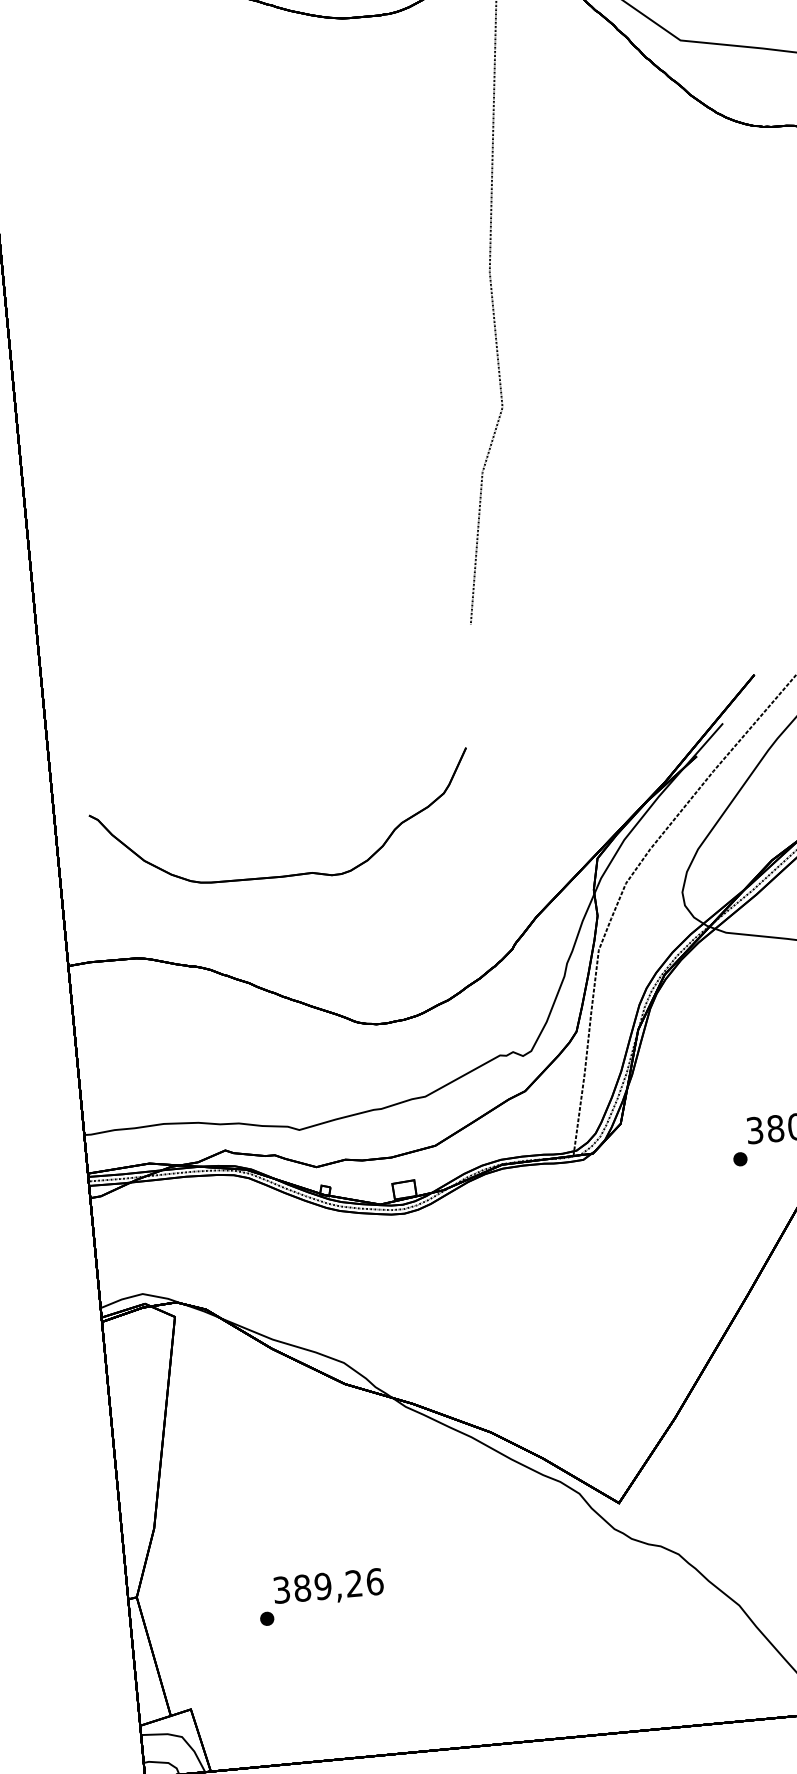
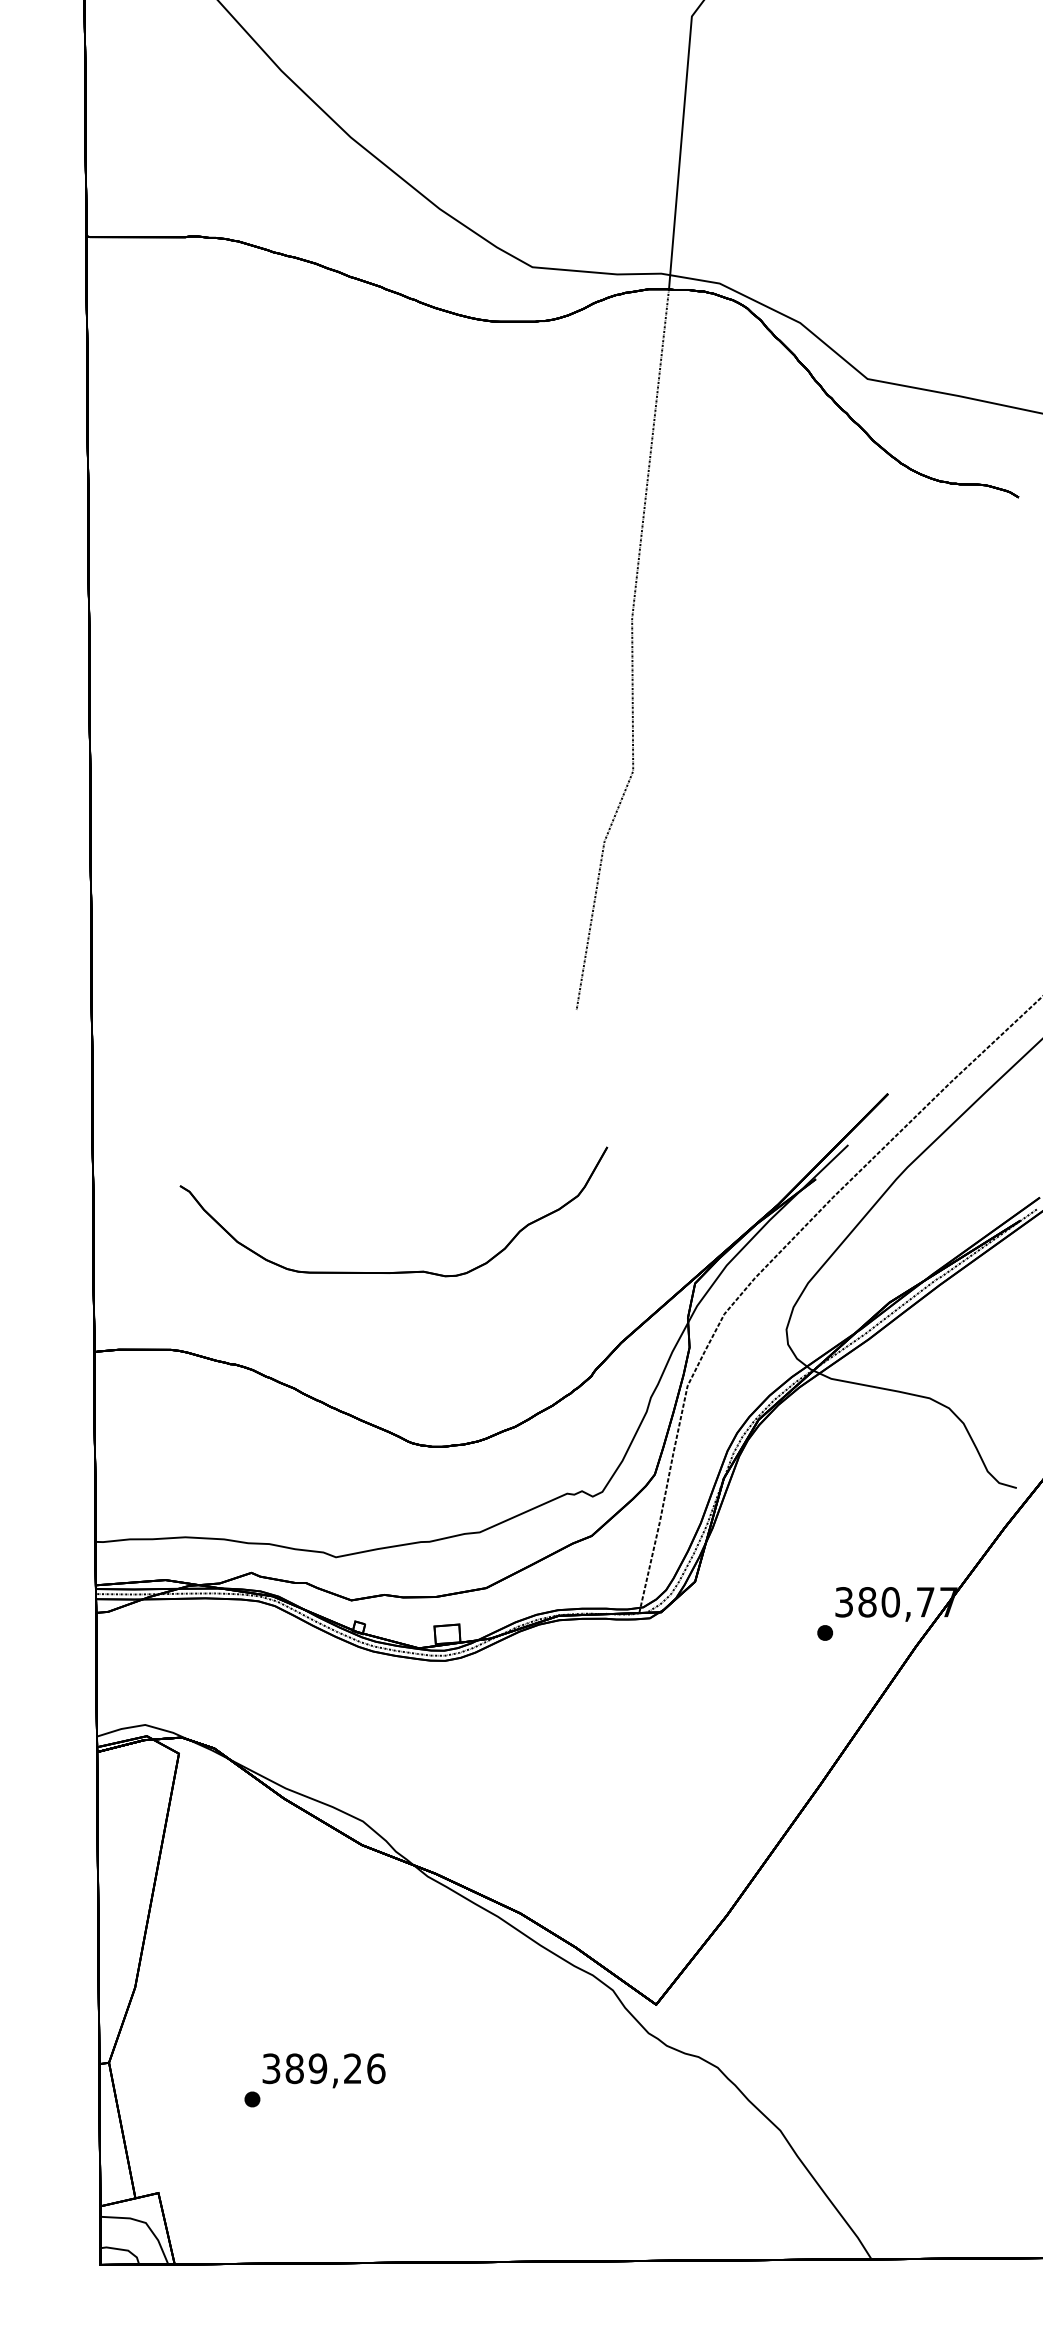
part: (286, 874) -> (394, 1271), moved

